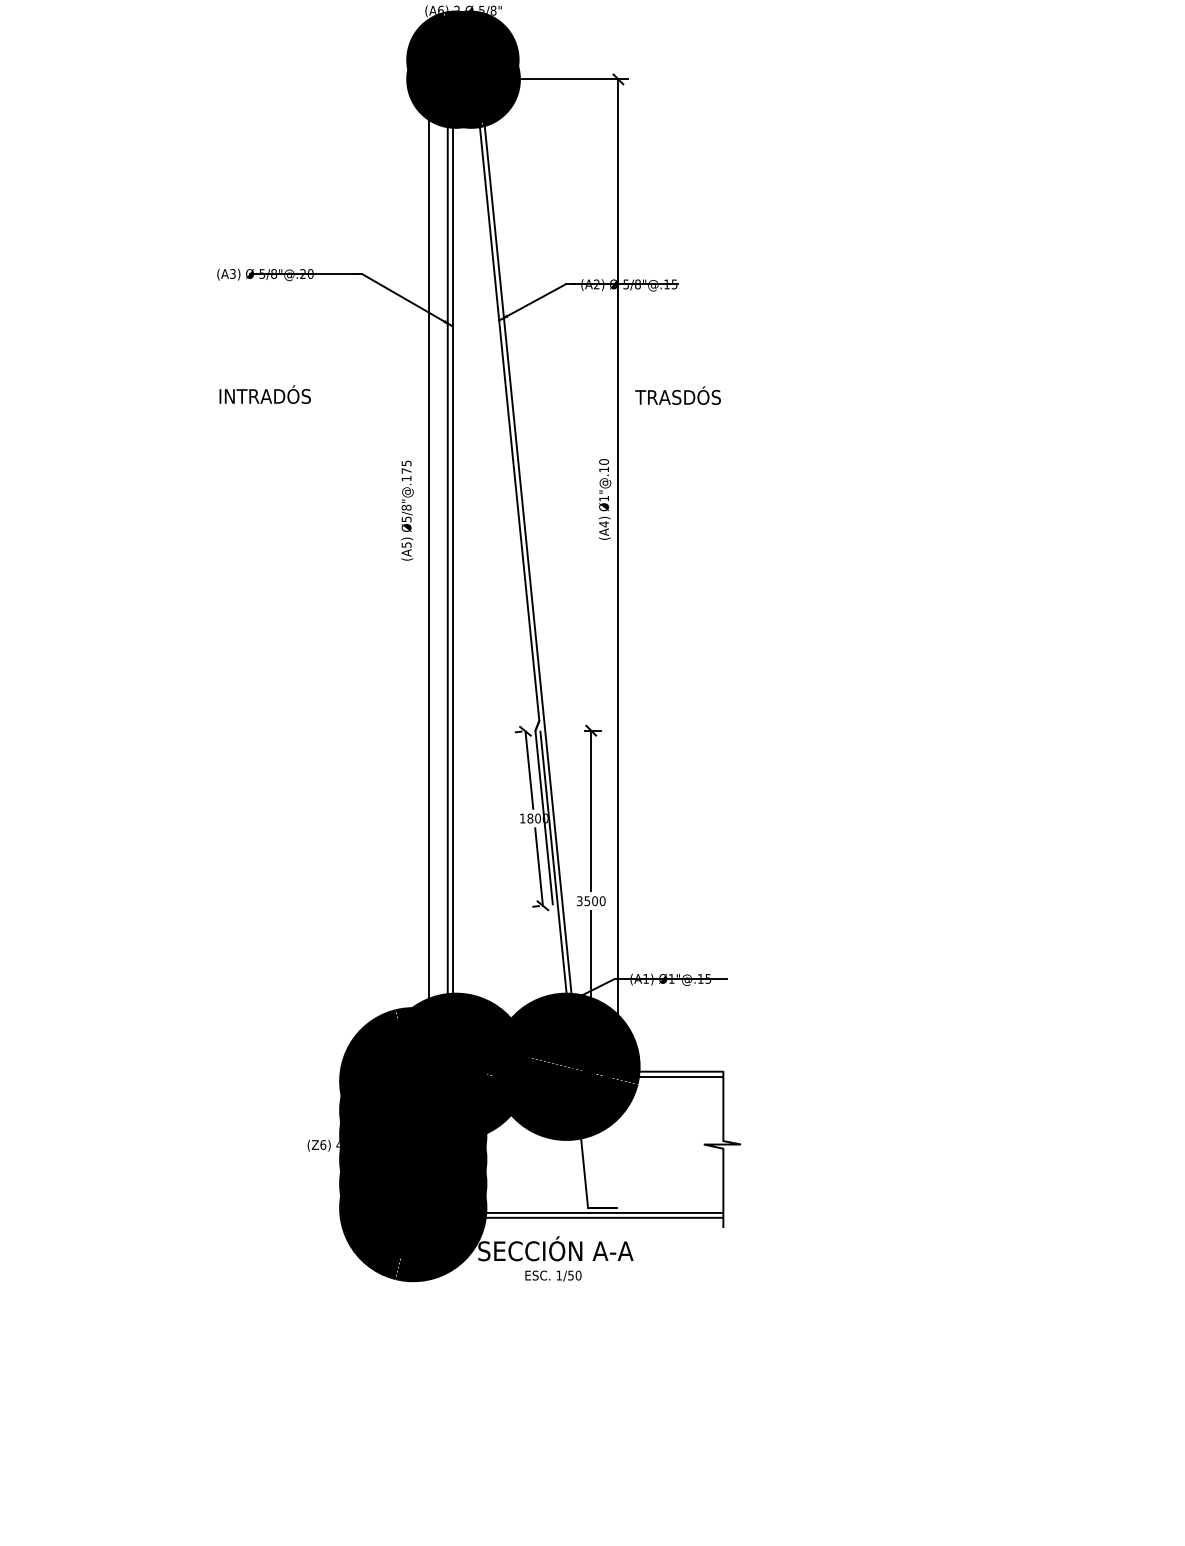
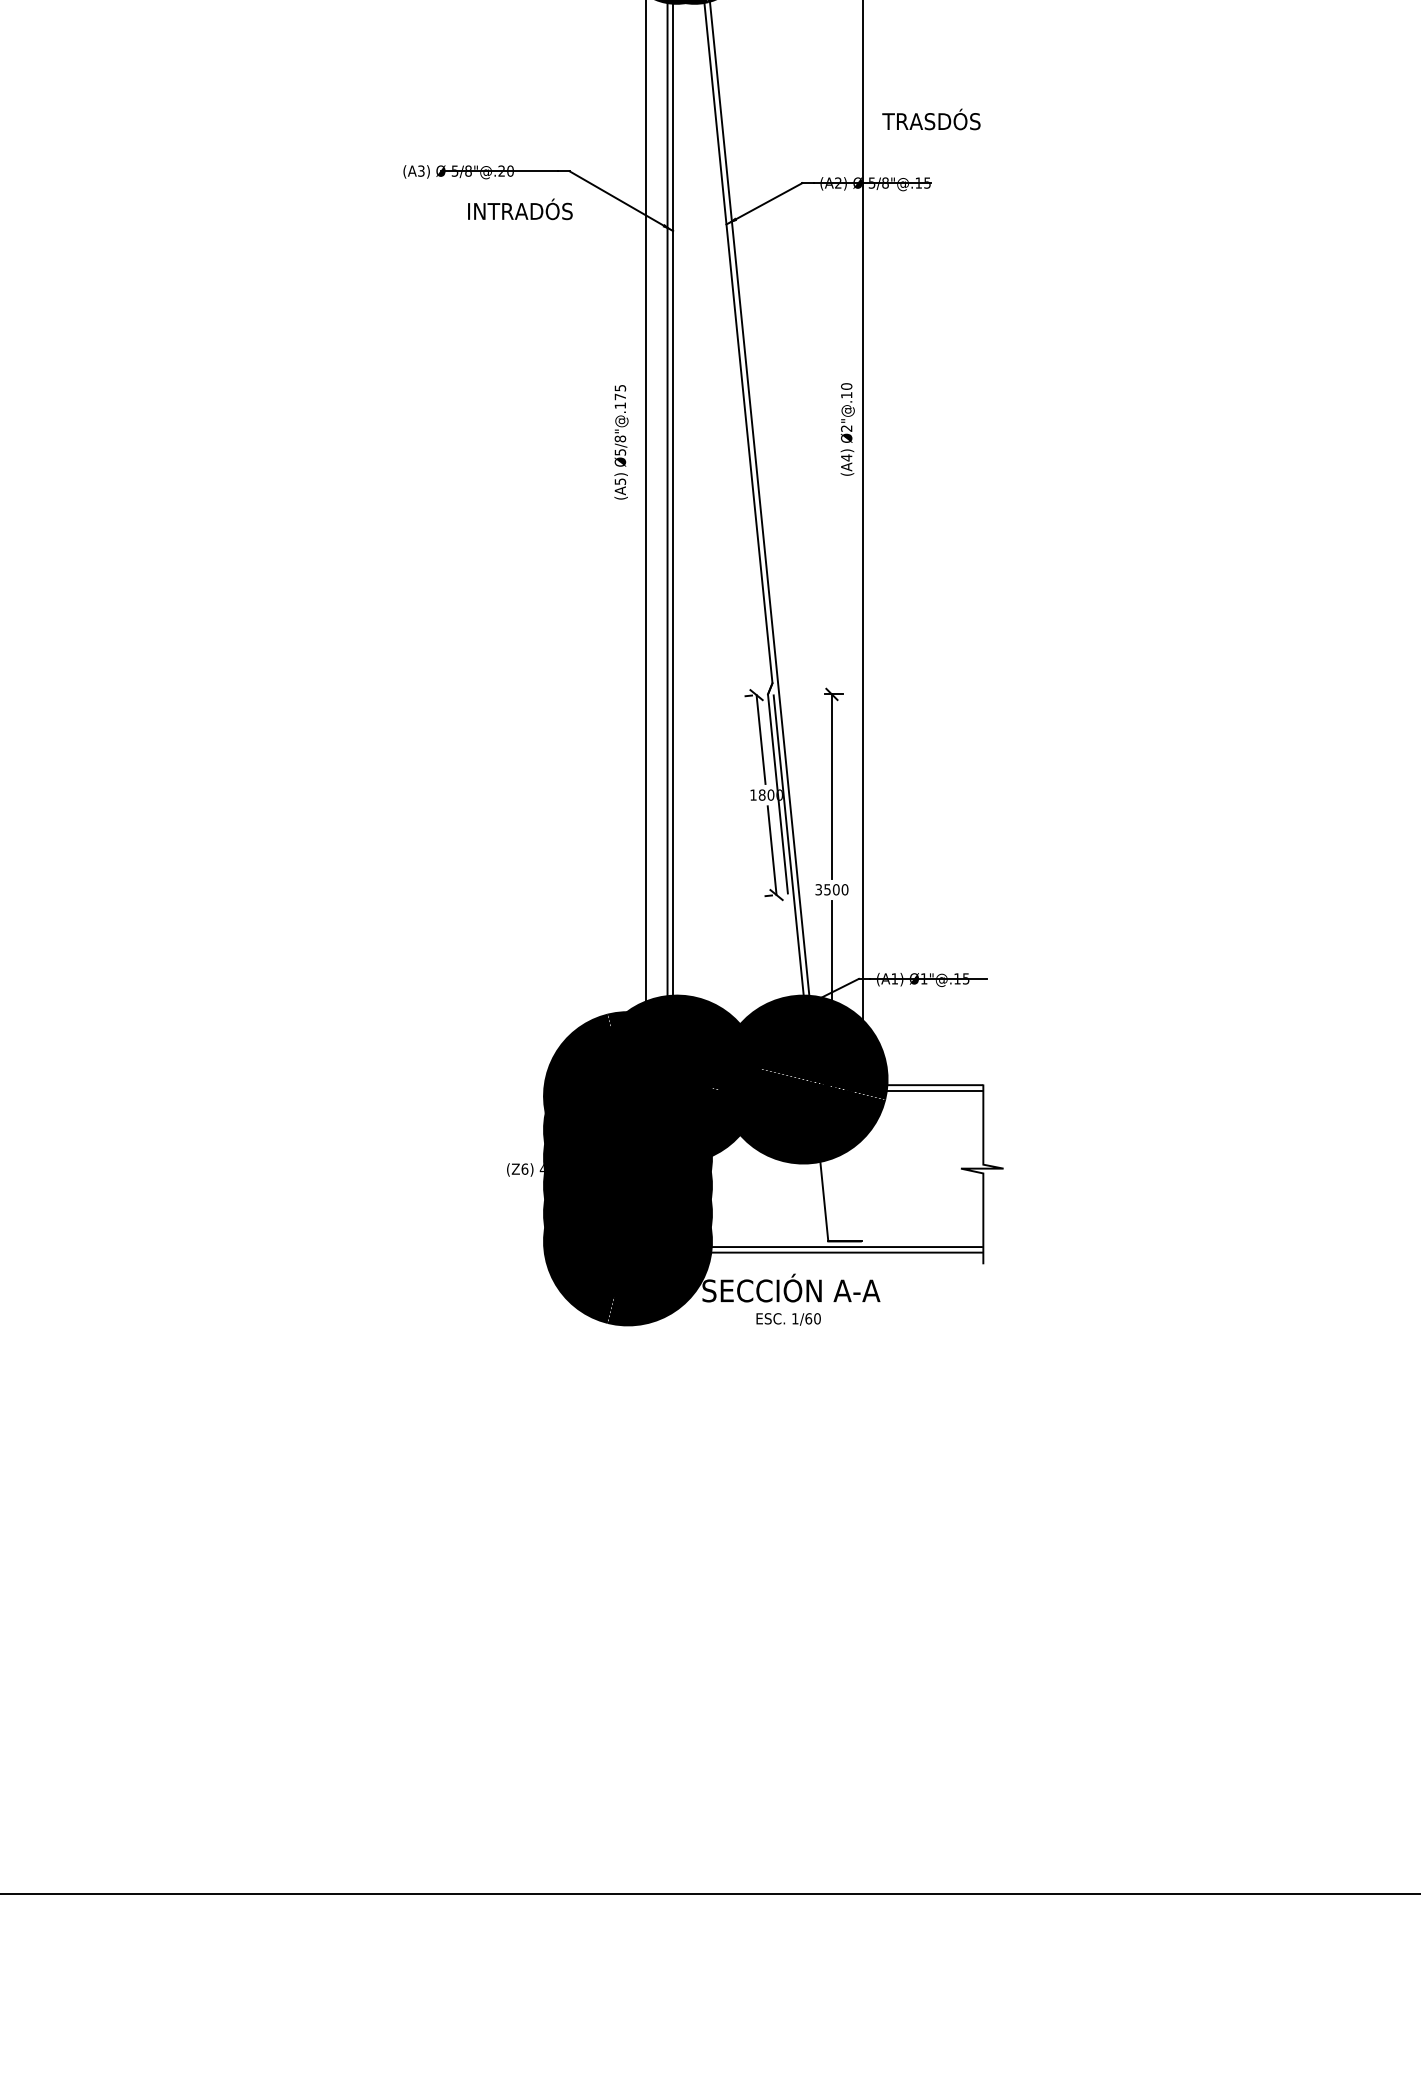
text: (265, 394) -> (520, 209), moved
text: (678, 395) -> (931, 119), moved
text: (603, 498) -> (846, 428), Ø1"@.10 -> Ø2"@.10
text: (570, 1275) -> (808, 1318), 1/50 -> 1/60

